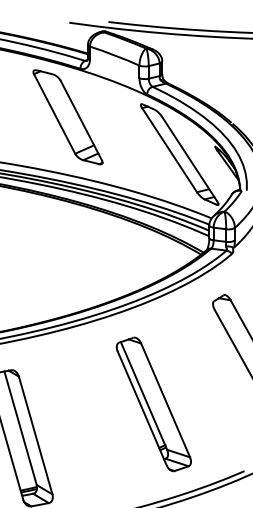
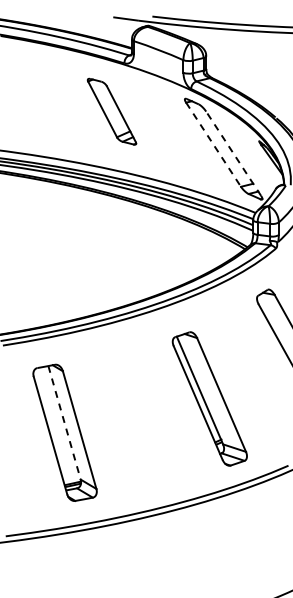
part: (67, 116) -> (111, 111), size x0.7
line: (169, 150) -> (213, 145), solid -> dashed
line: (189, 158) -> (233, 153), solid -> dashed
part: (153, 403) -> (209, 398), moved
line: (20, 428) -> (64, 423), solid -> dashed

